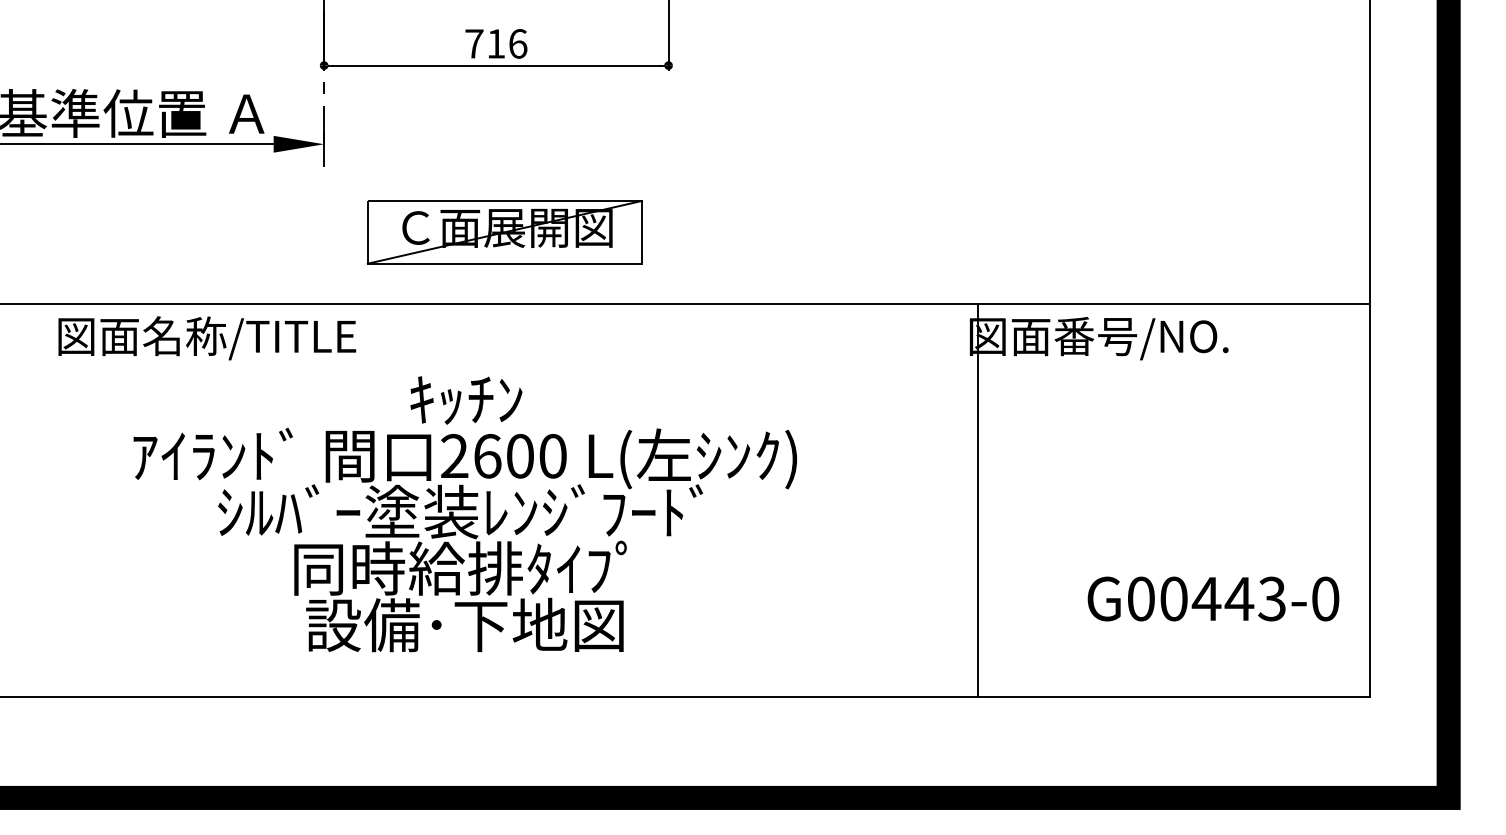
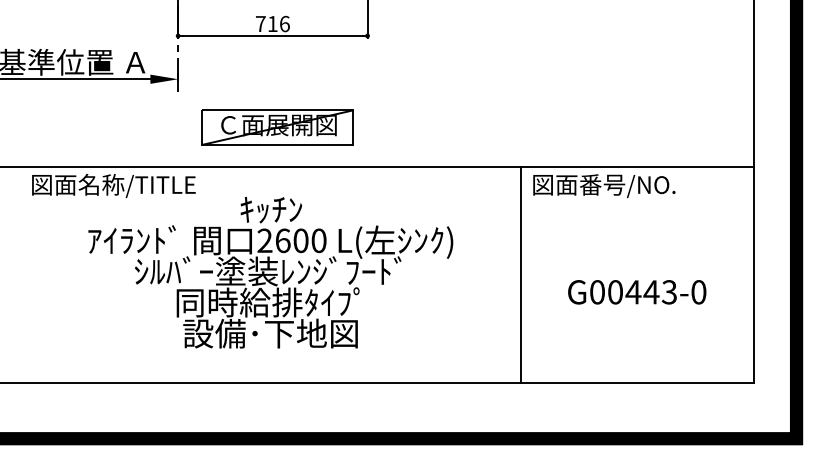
line: (977, 499) -> (520, 274), moved
text: (464, 513) -> (270, 272), moved
text: (1213, 599) -> (637, 292), moved

